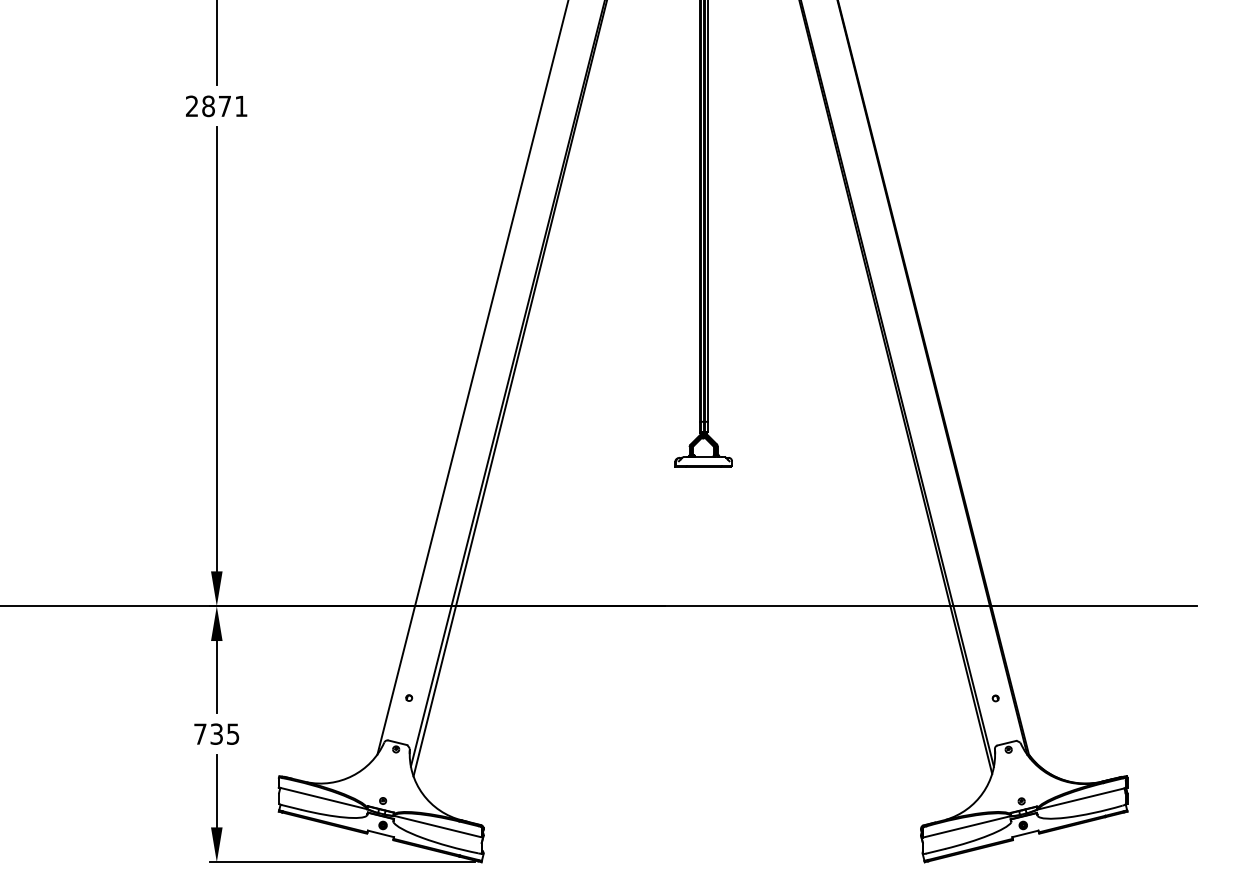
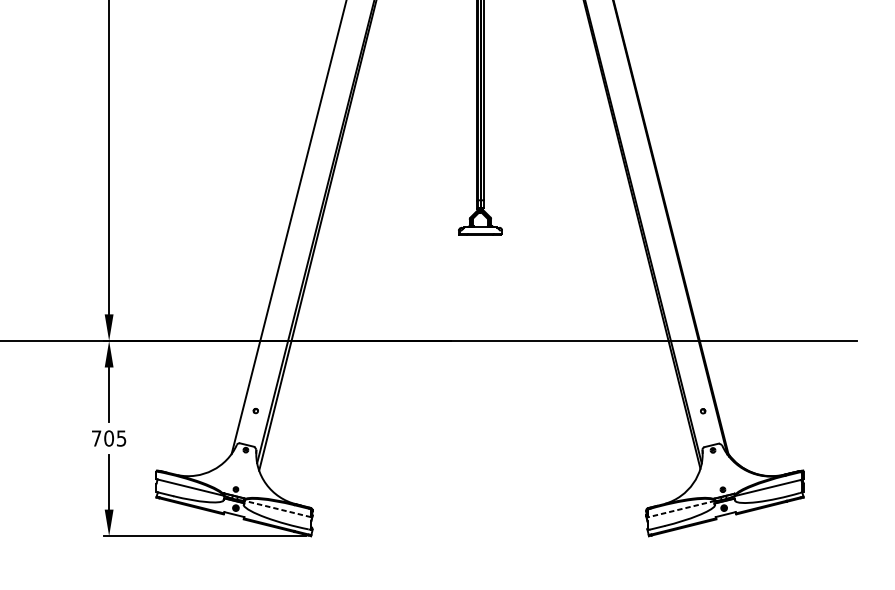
text: (216, 733) -> (108, 438), 735 -> 705
line: (437, 826) -> (277, 508), solid -> dashed
line: (966, 826) -> (680, 508), solid -> dashed

